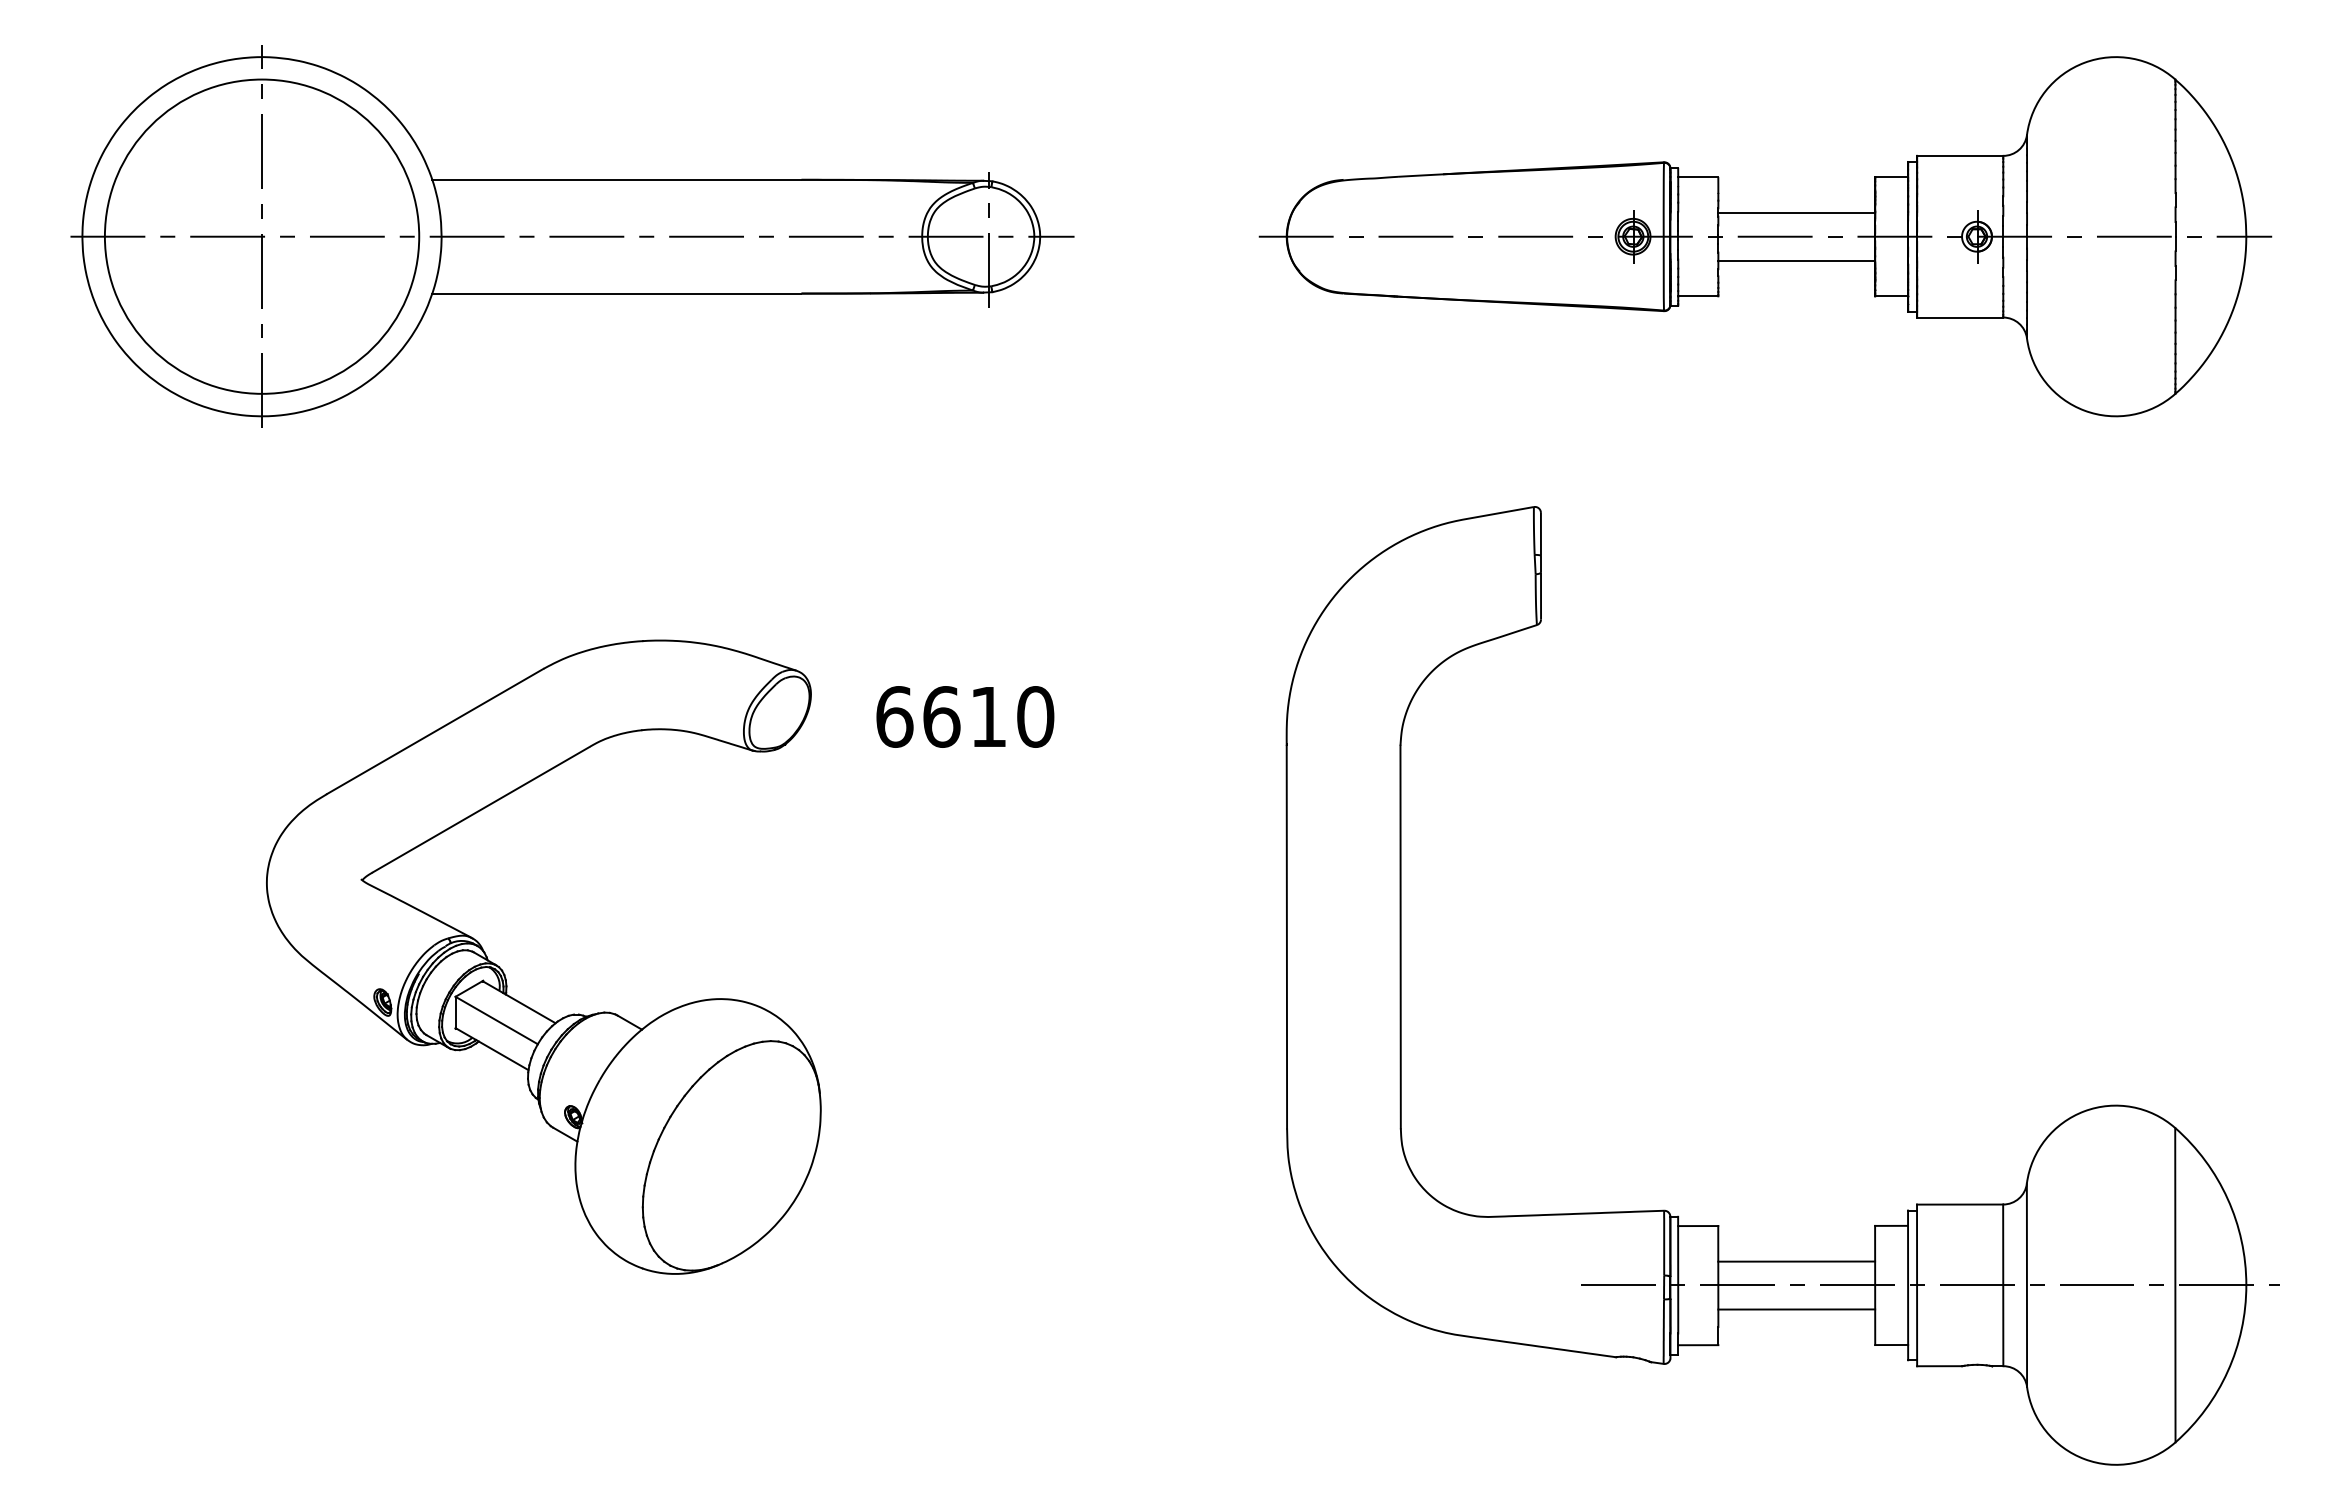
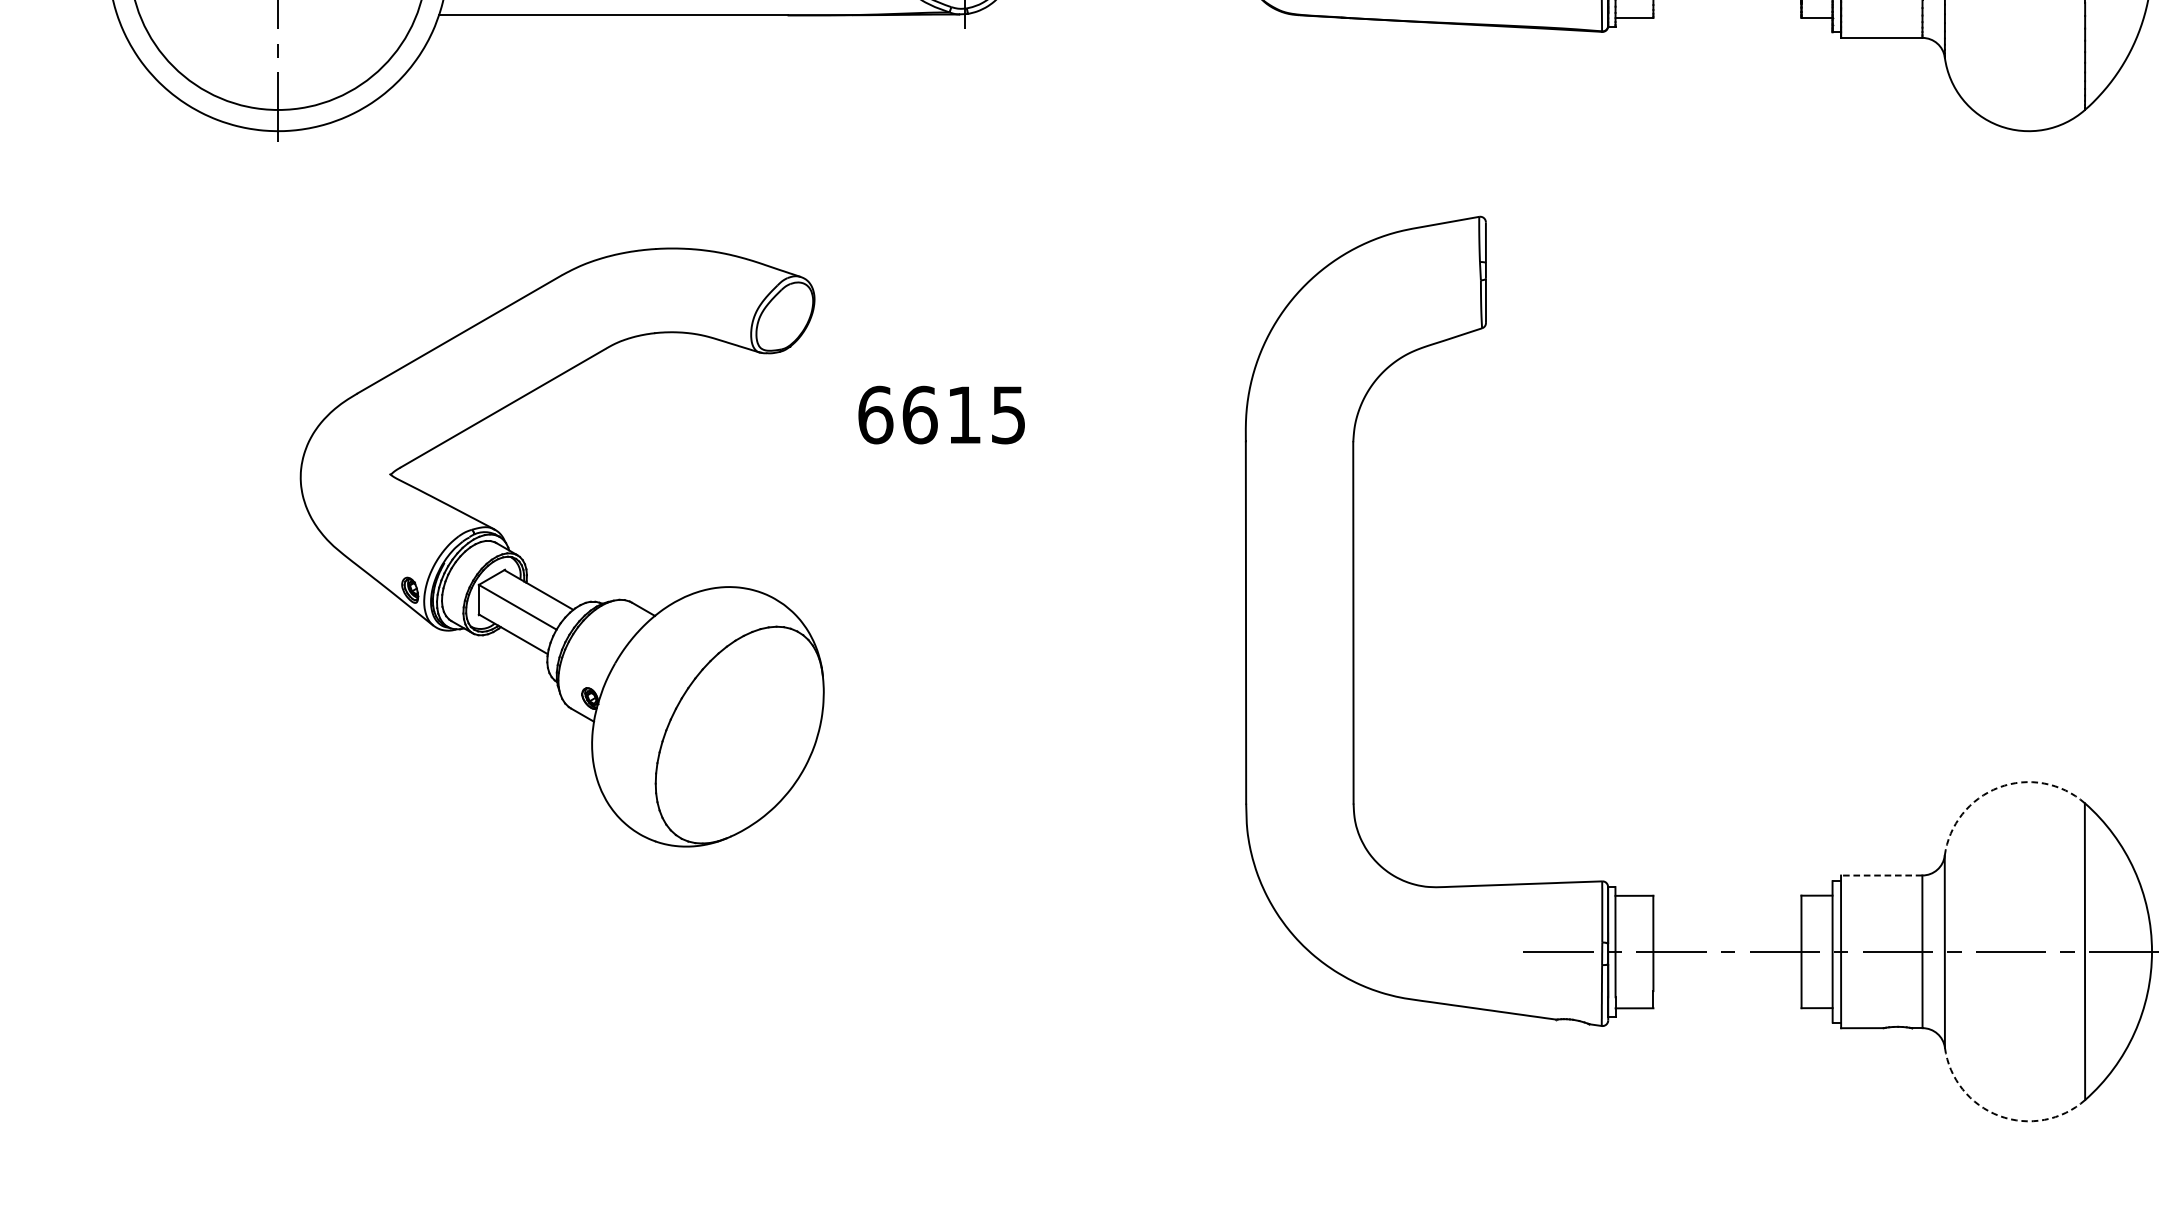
text: (1035, 716) -> (1008, 414), 6610 -> 6615
part: (505, 974) -> (526, 563), moved
arc: (2084, 1111) -> (1999, 787), solid -> dashed
line: (1959, 1204) -> (1881, 875), solid -> dashed
line: (1796, 1261) -> (1727, 929), removed
line: (1796, 1309) -> (1727, 974), removed
arc: (2084, 1459) -> (1999, 1116), solid -> dashed

